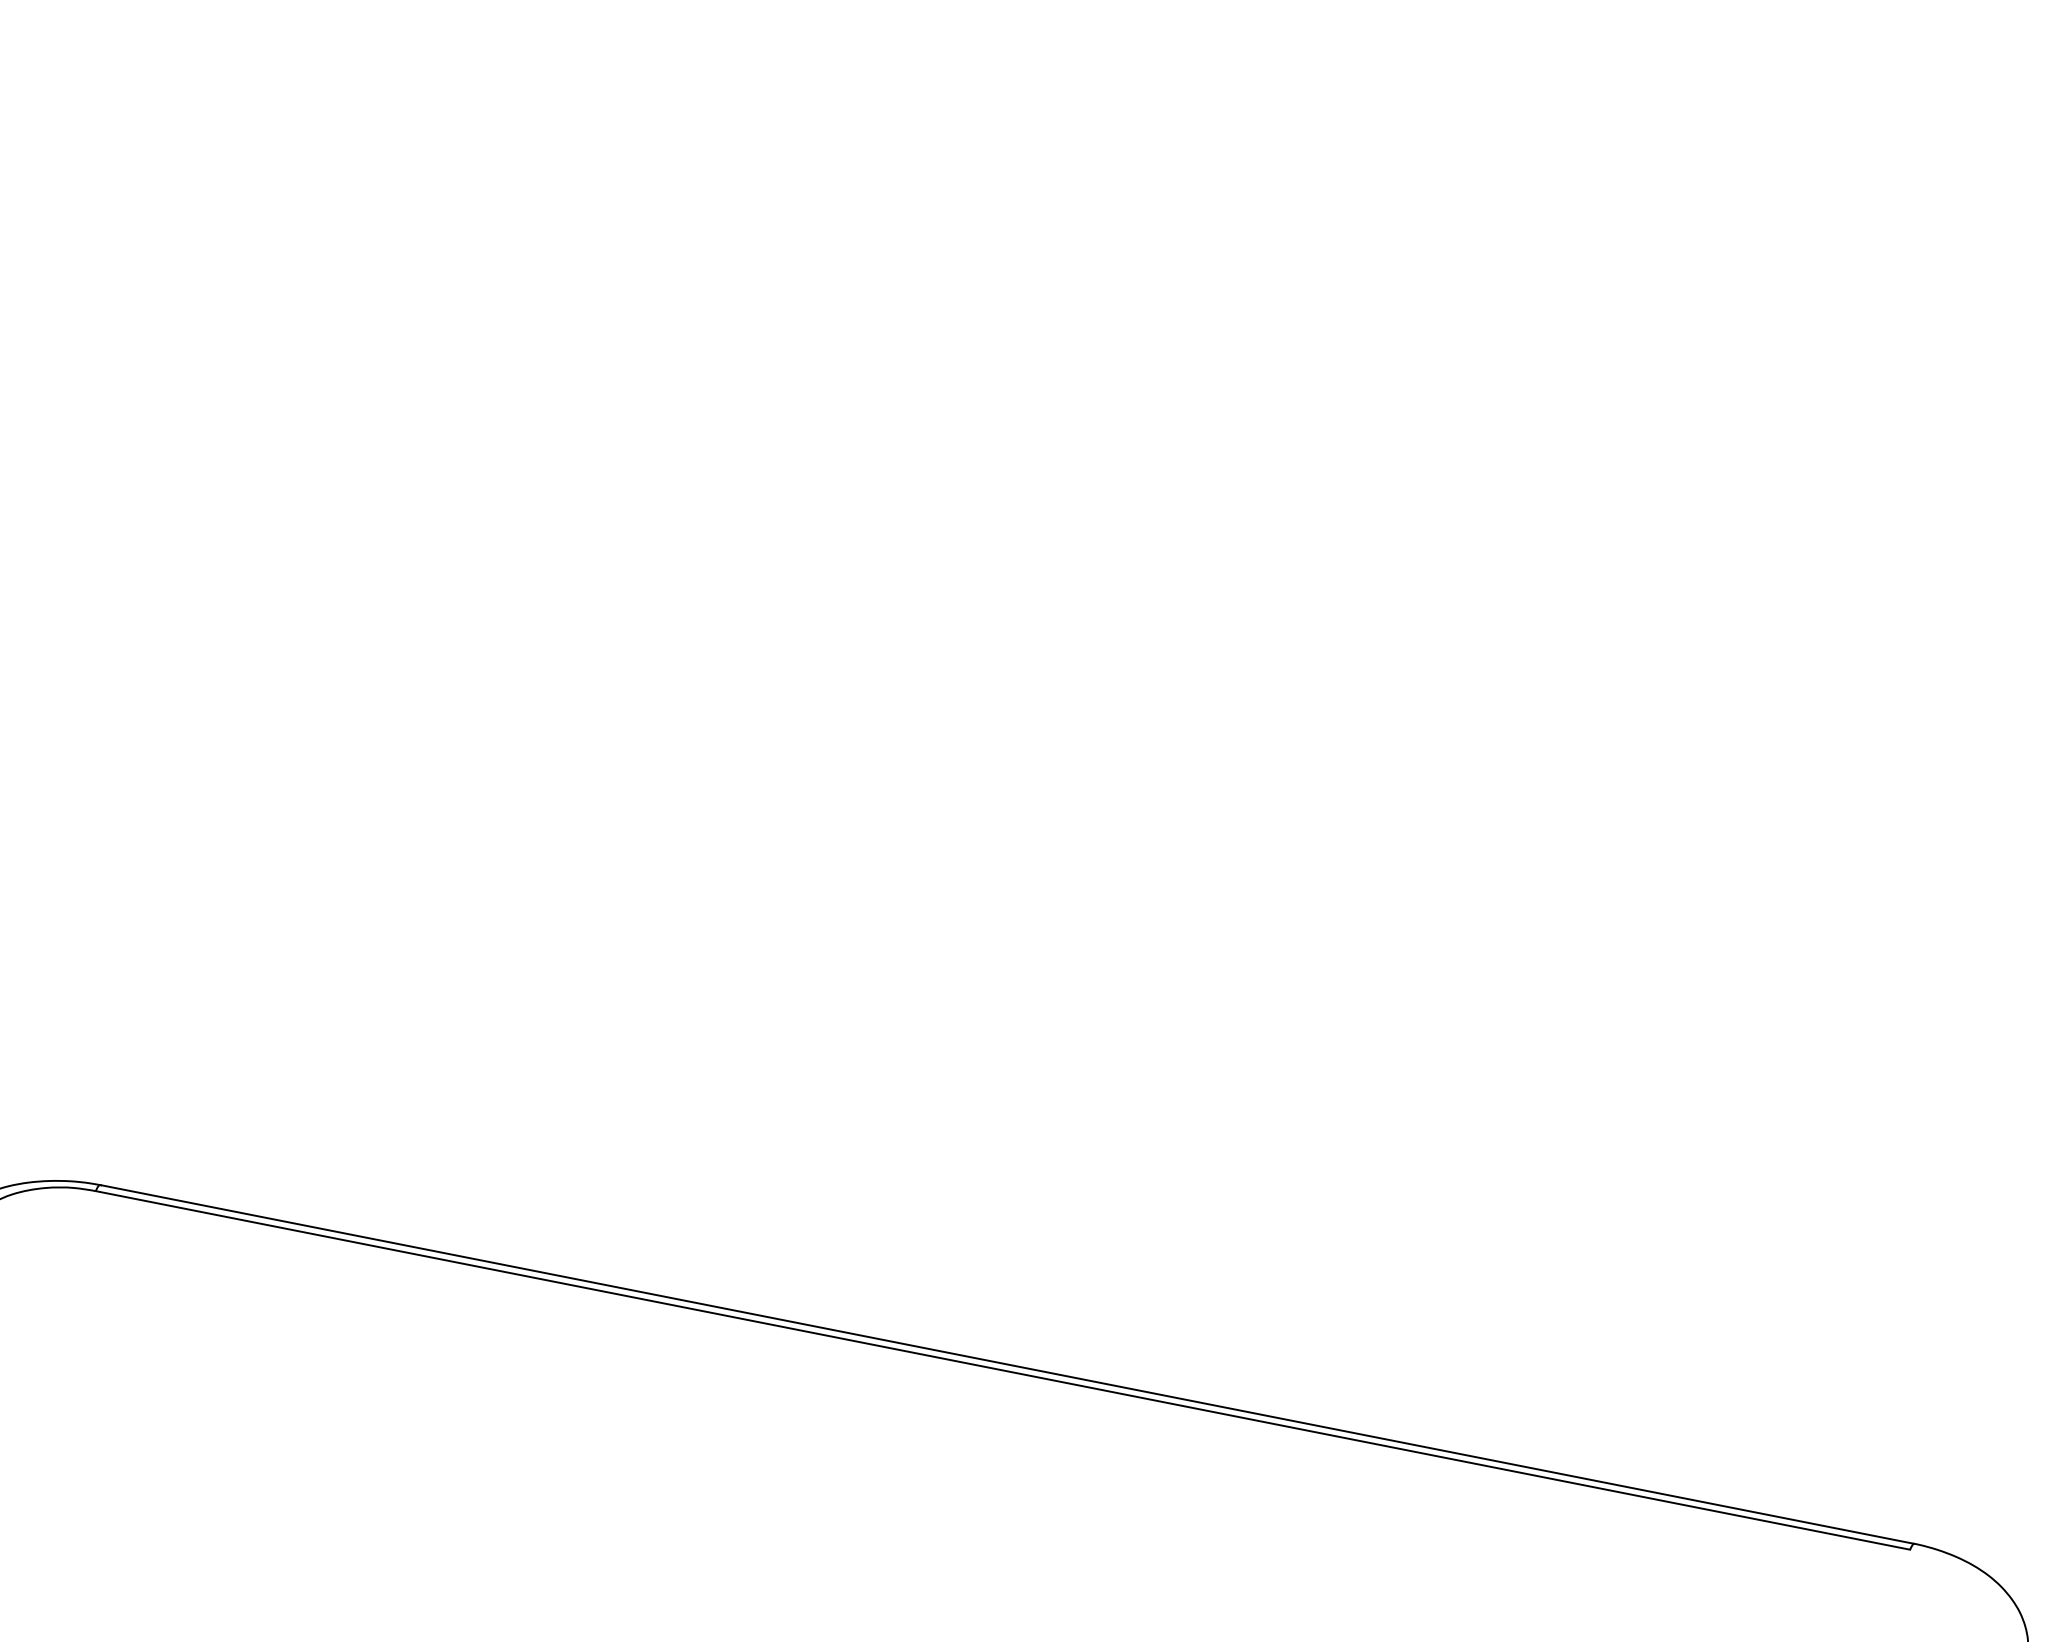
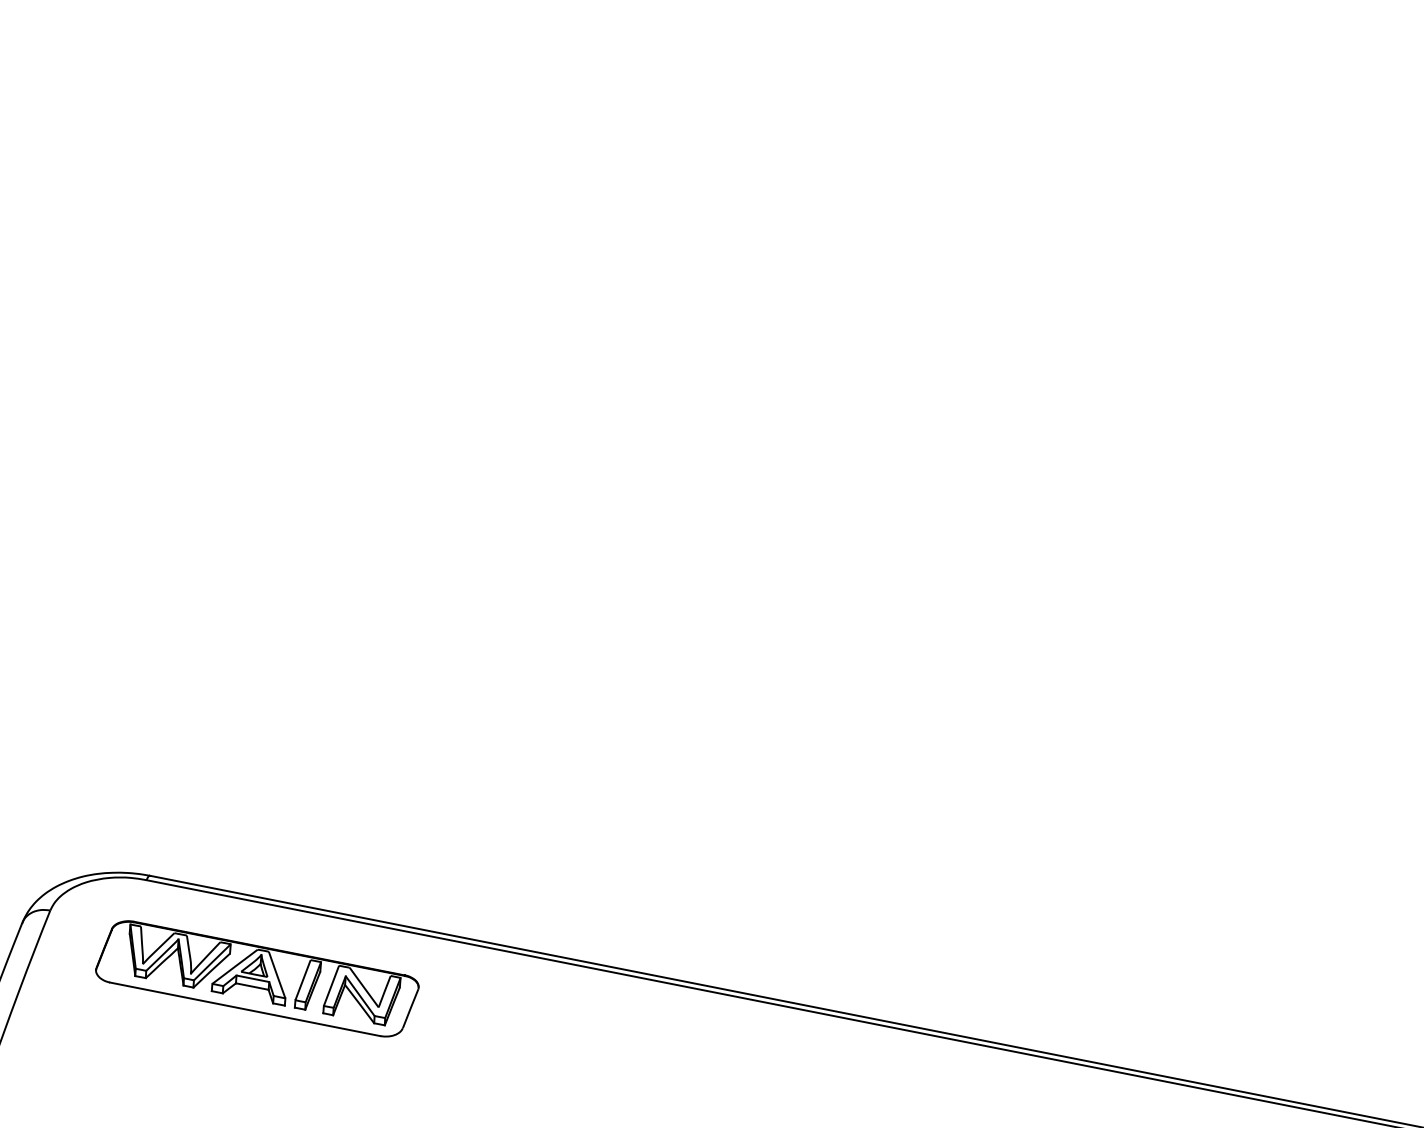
part: (247, 1326) -> (257, 979), added

